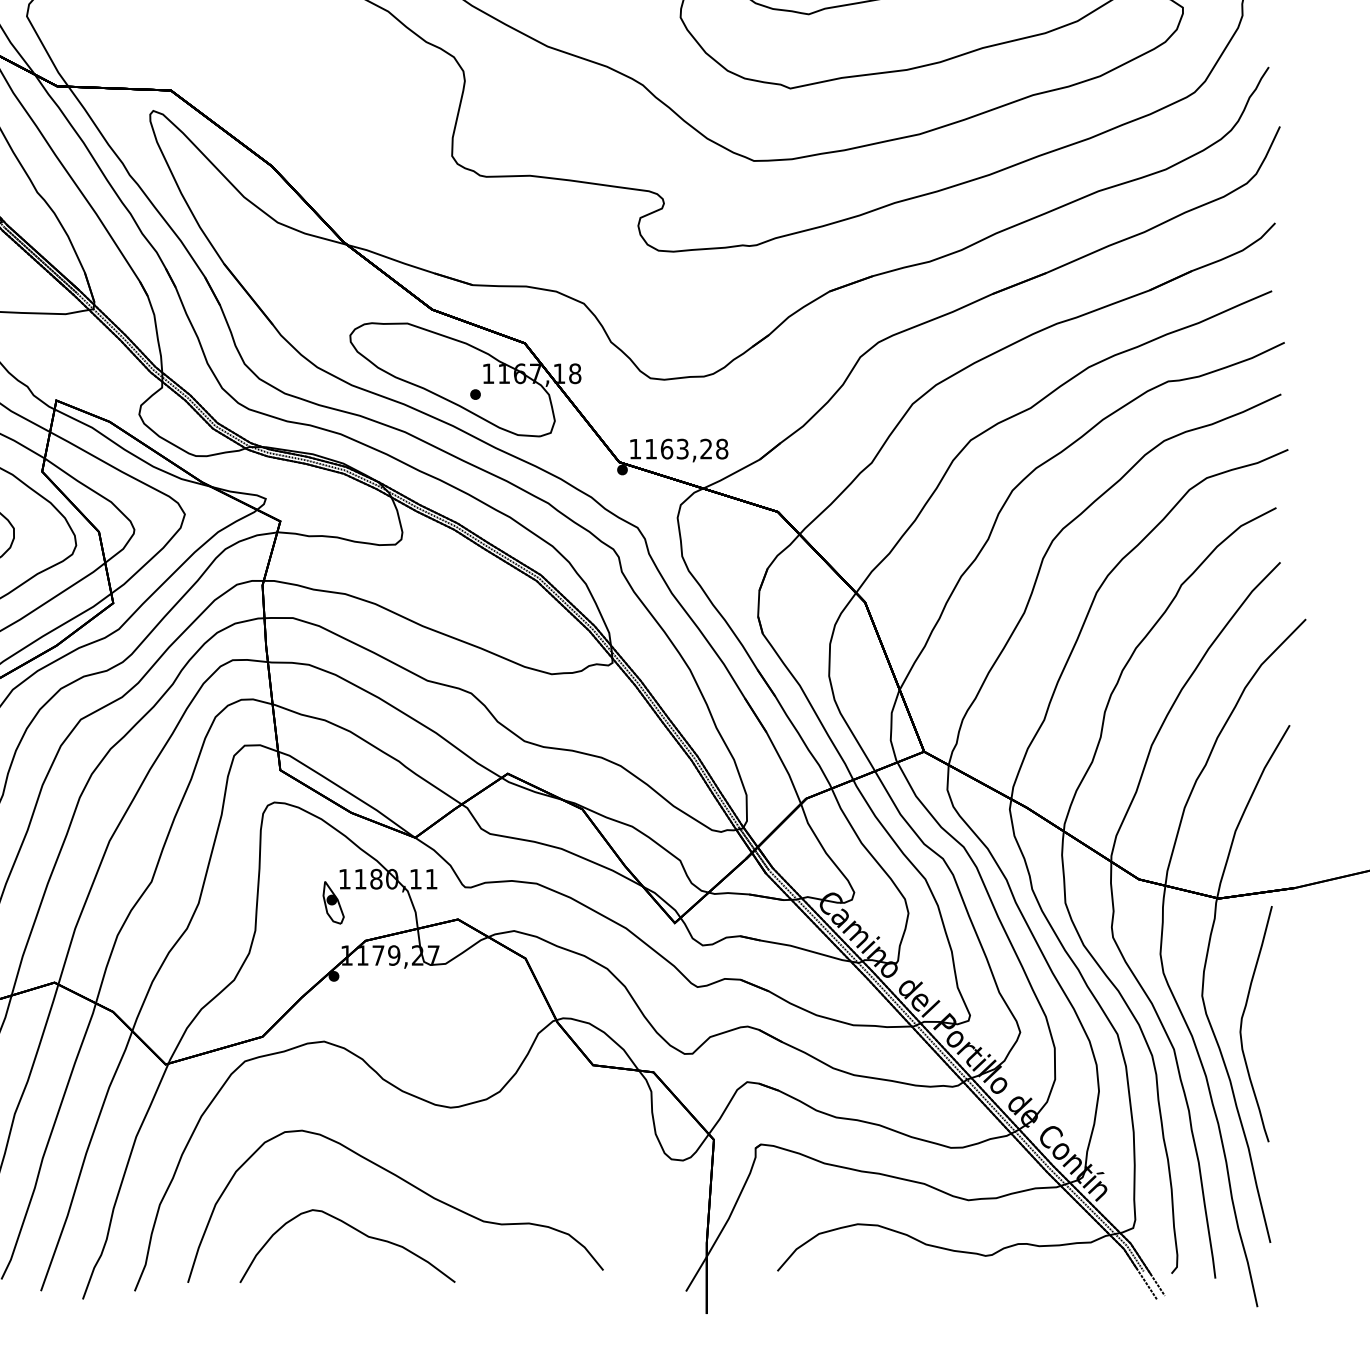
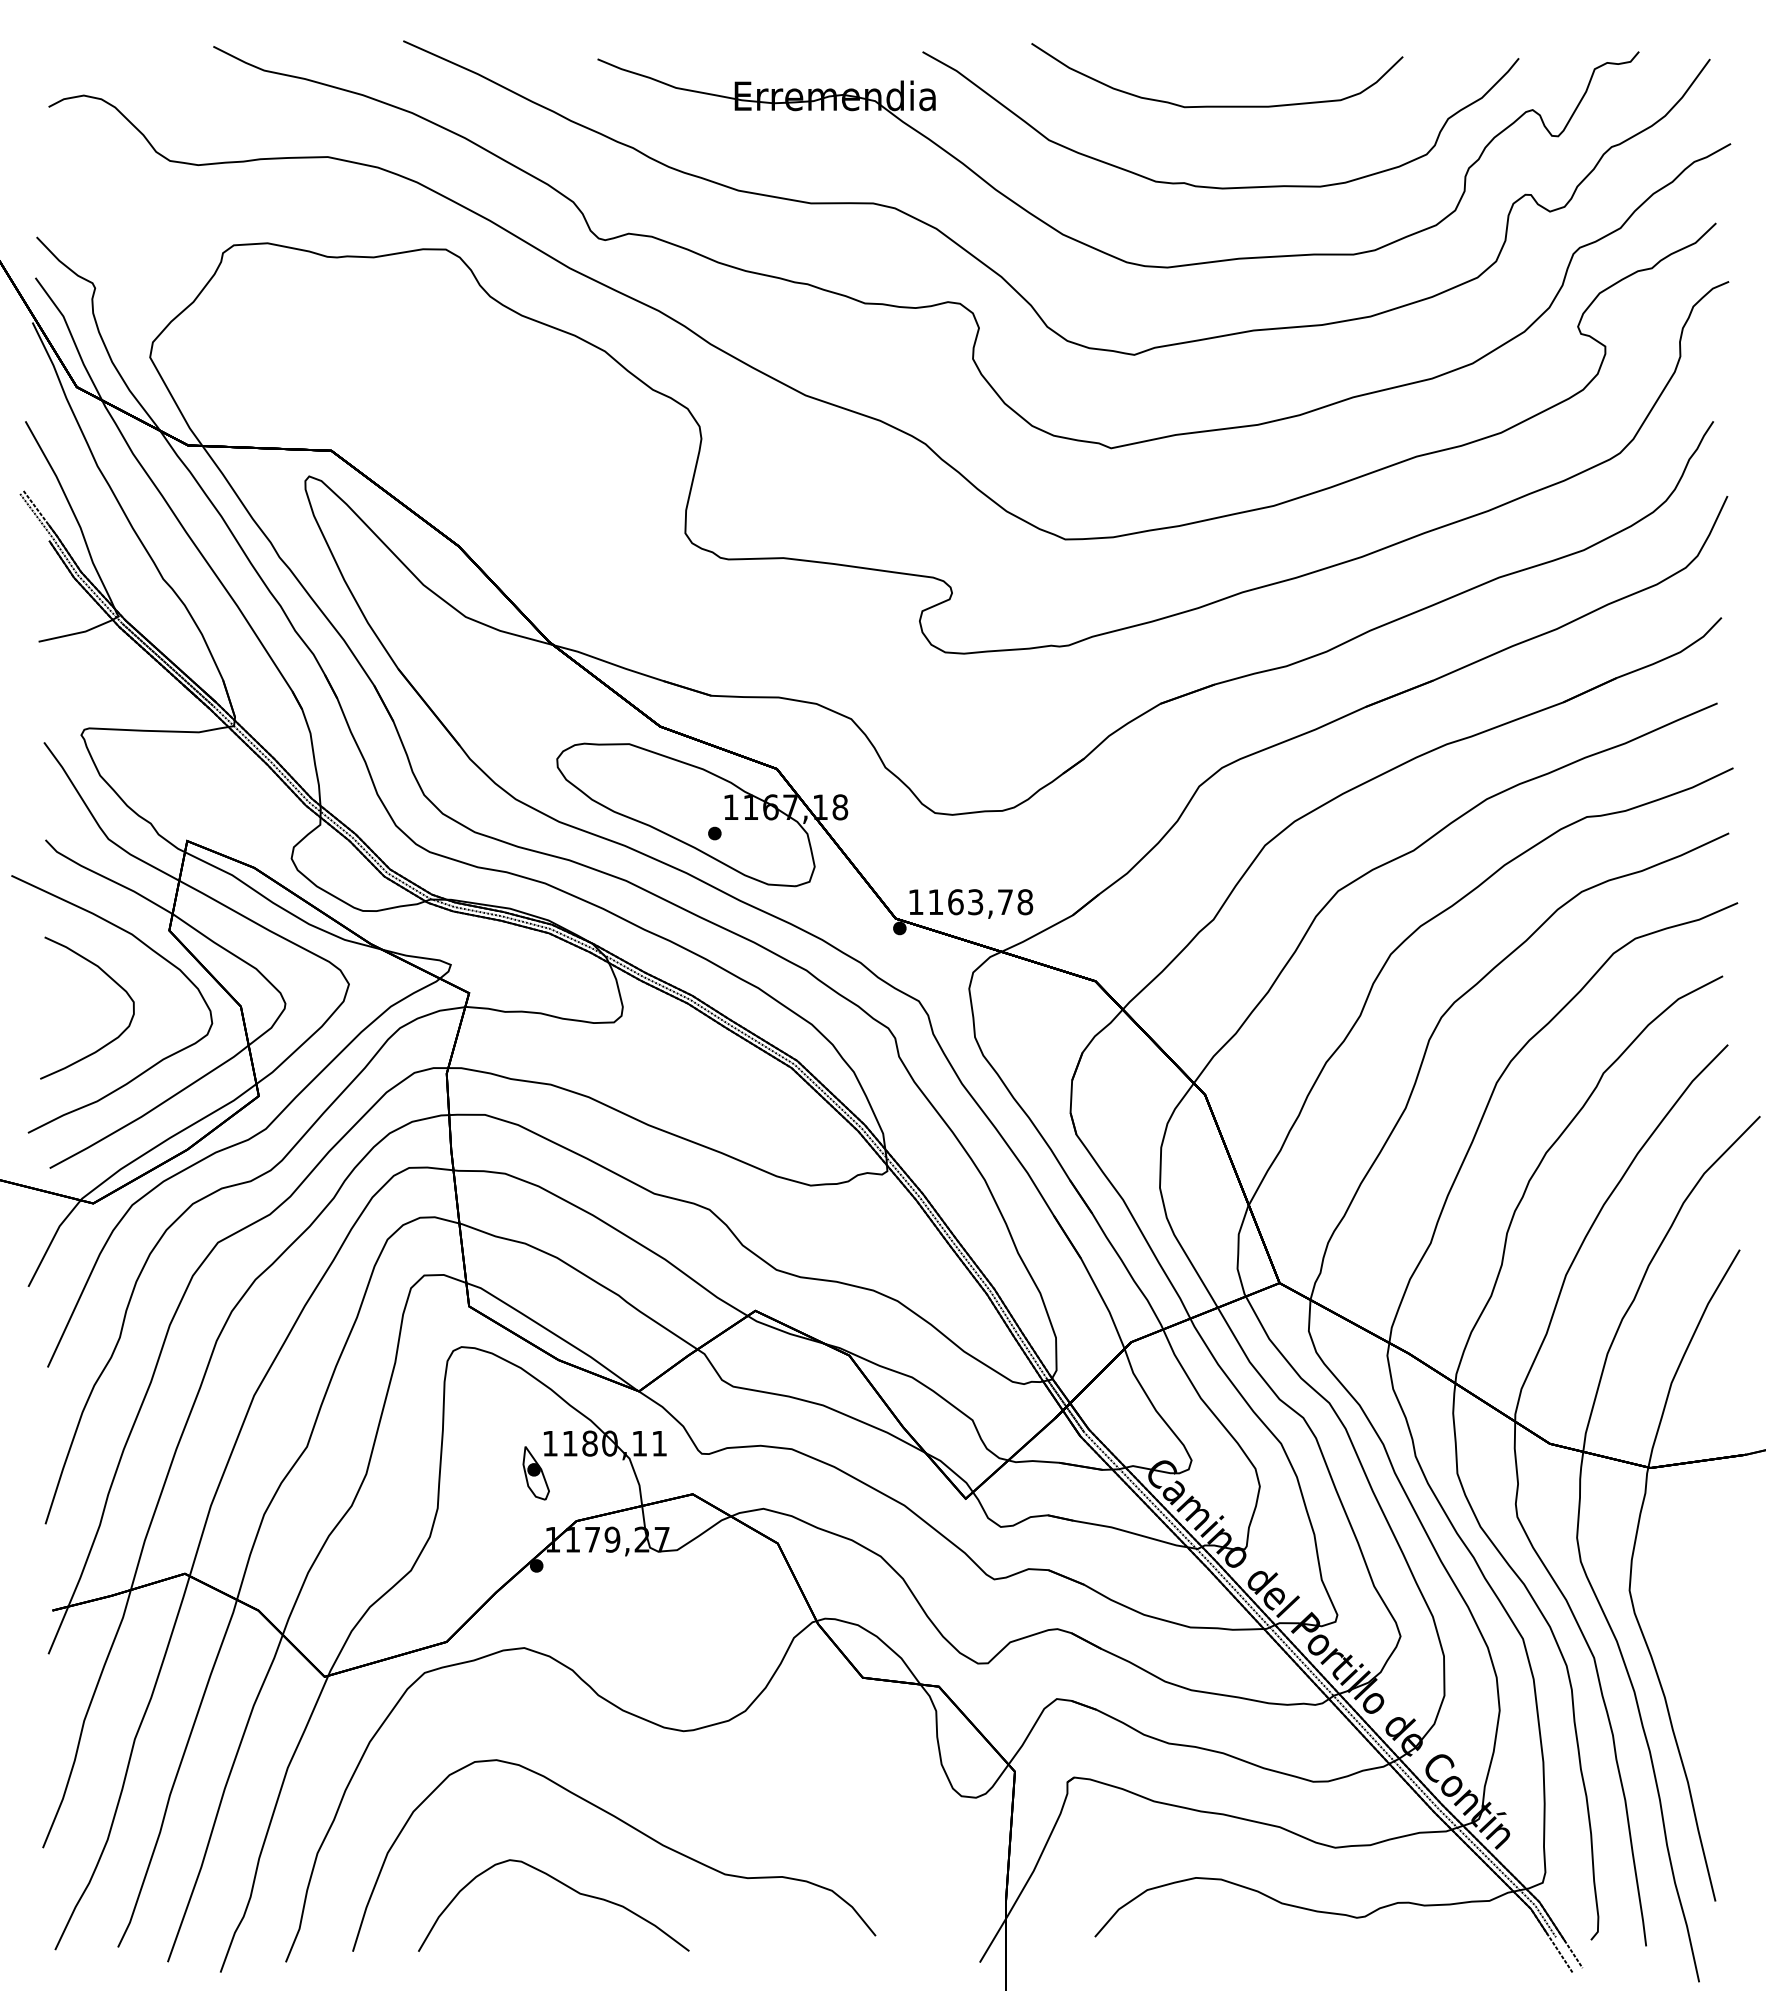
text: (705, 448) -> (1004, 901), 1163,28 -> 1163,78
curve: (1242, 1020) -> (1680, 1621), removed

